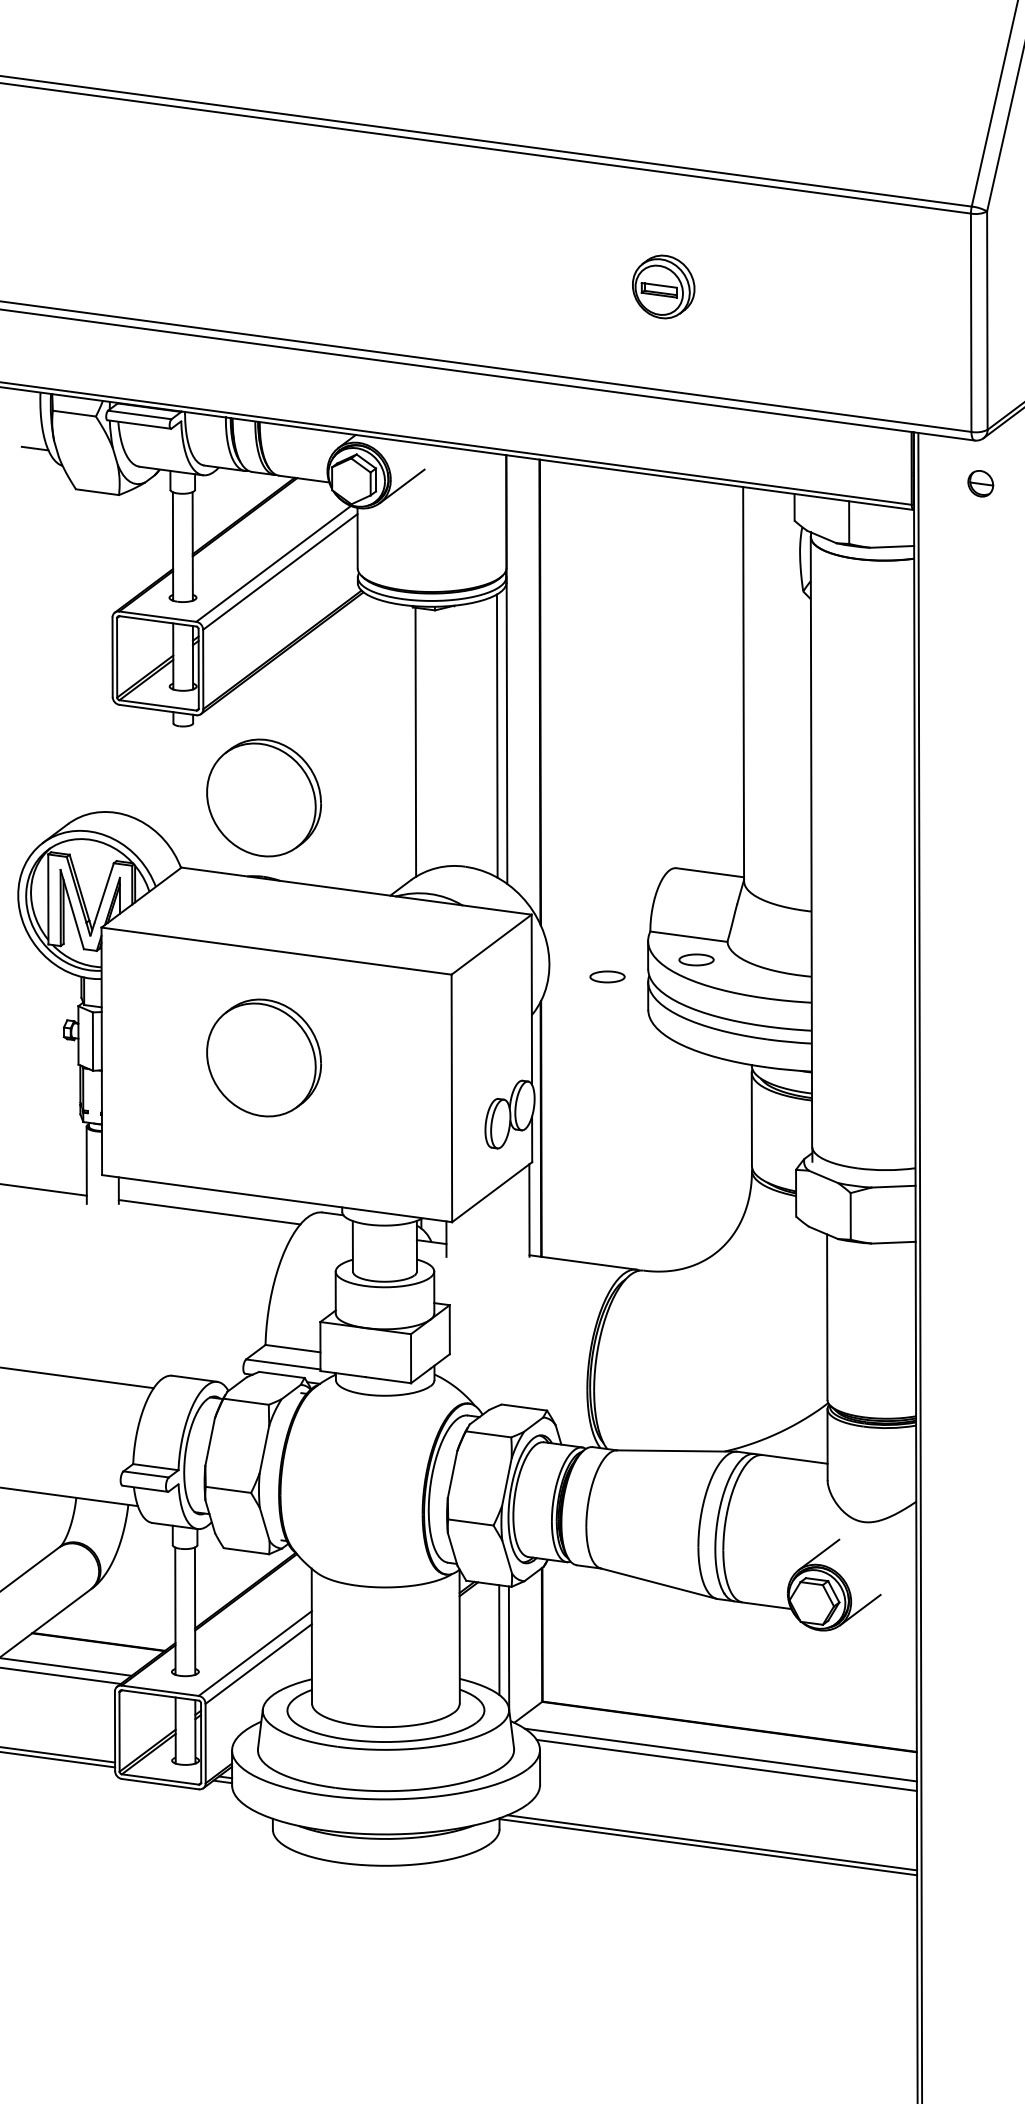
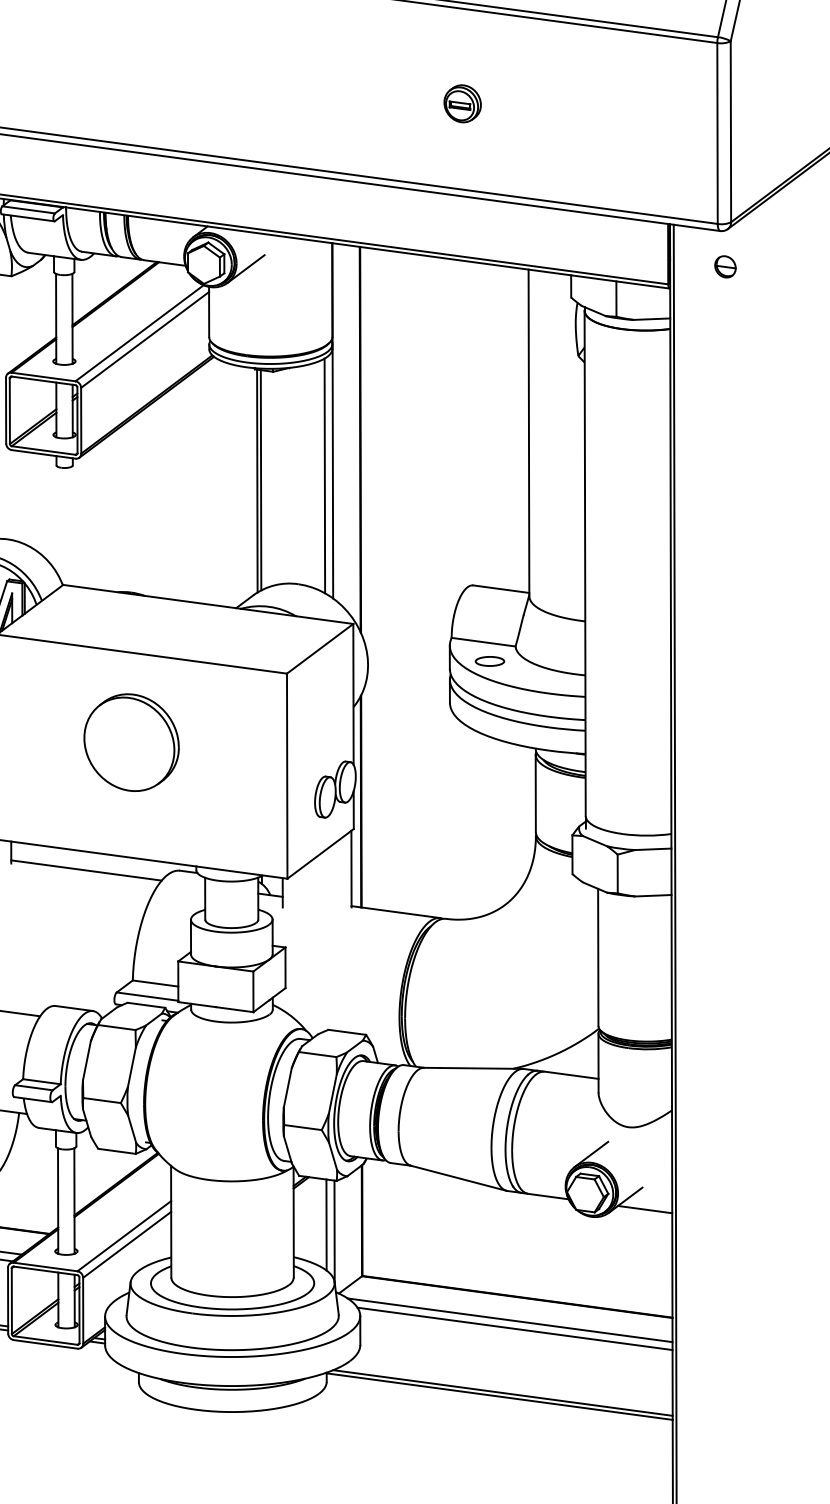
part: (663, 286) -> (462, 103), size x0.71
line: (420, 741) -> (261, 480), added
part: (263, 797) -> (131, 526), removed
part: (607, 976) -> (416, 675), removed
line: (883, 1621) -> (644, 1209), added

